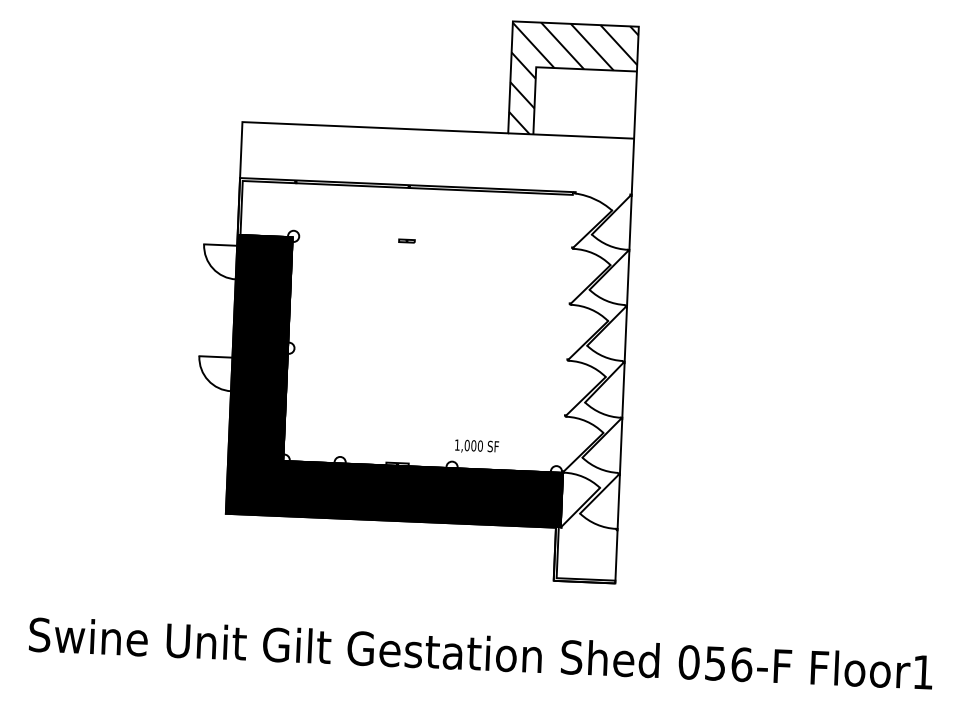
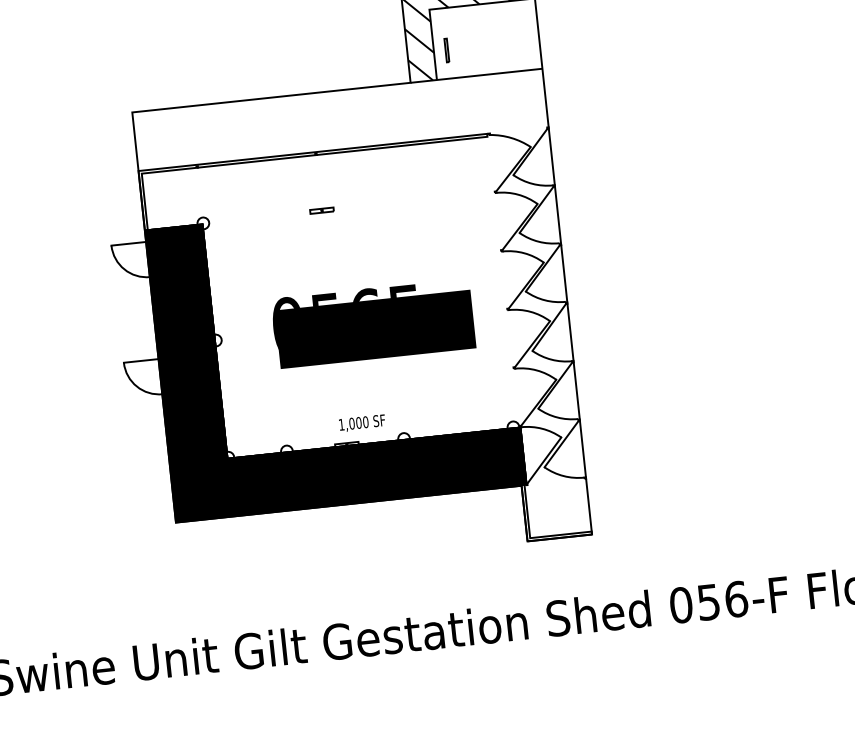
part: (546, 108) -> (446, 51), added
part: (406, 240) -> (321, 210), size x1.43
part: (439, 354) -> (373, 323), added
text: (477, 445) -> (362, 422), moved

